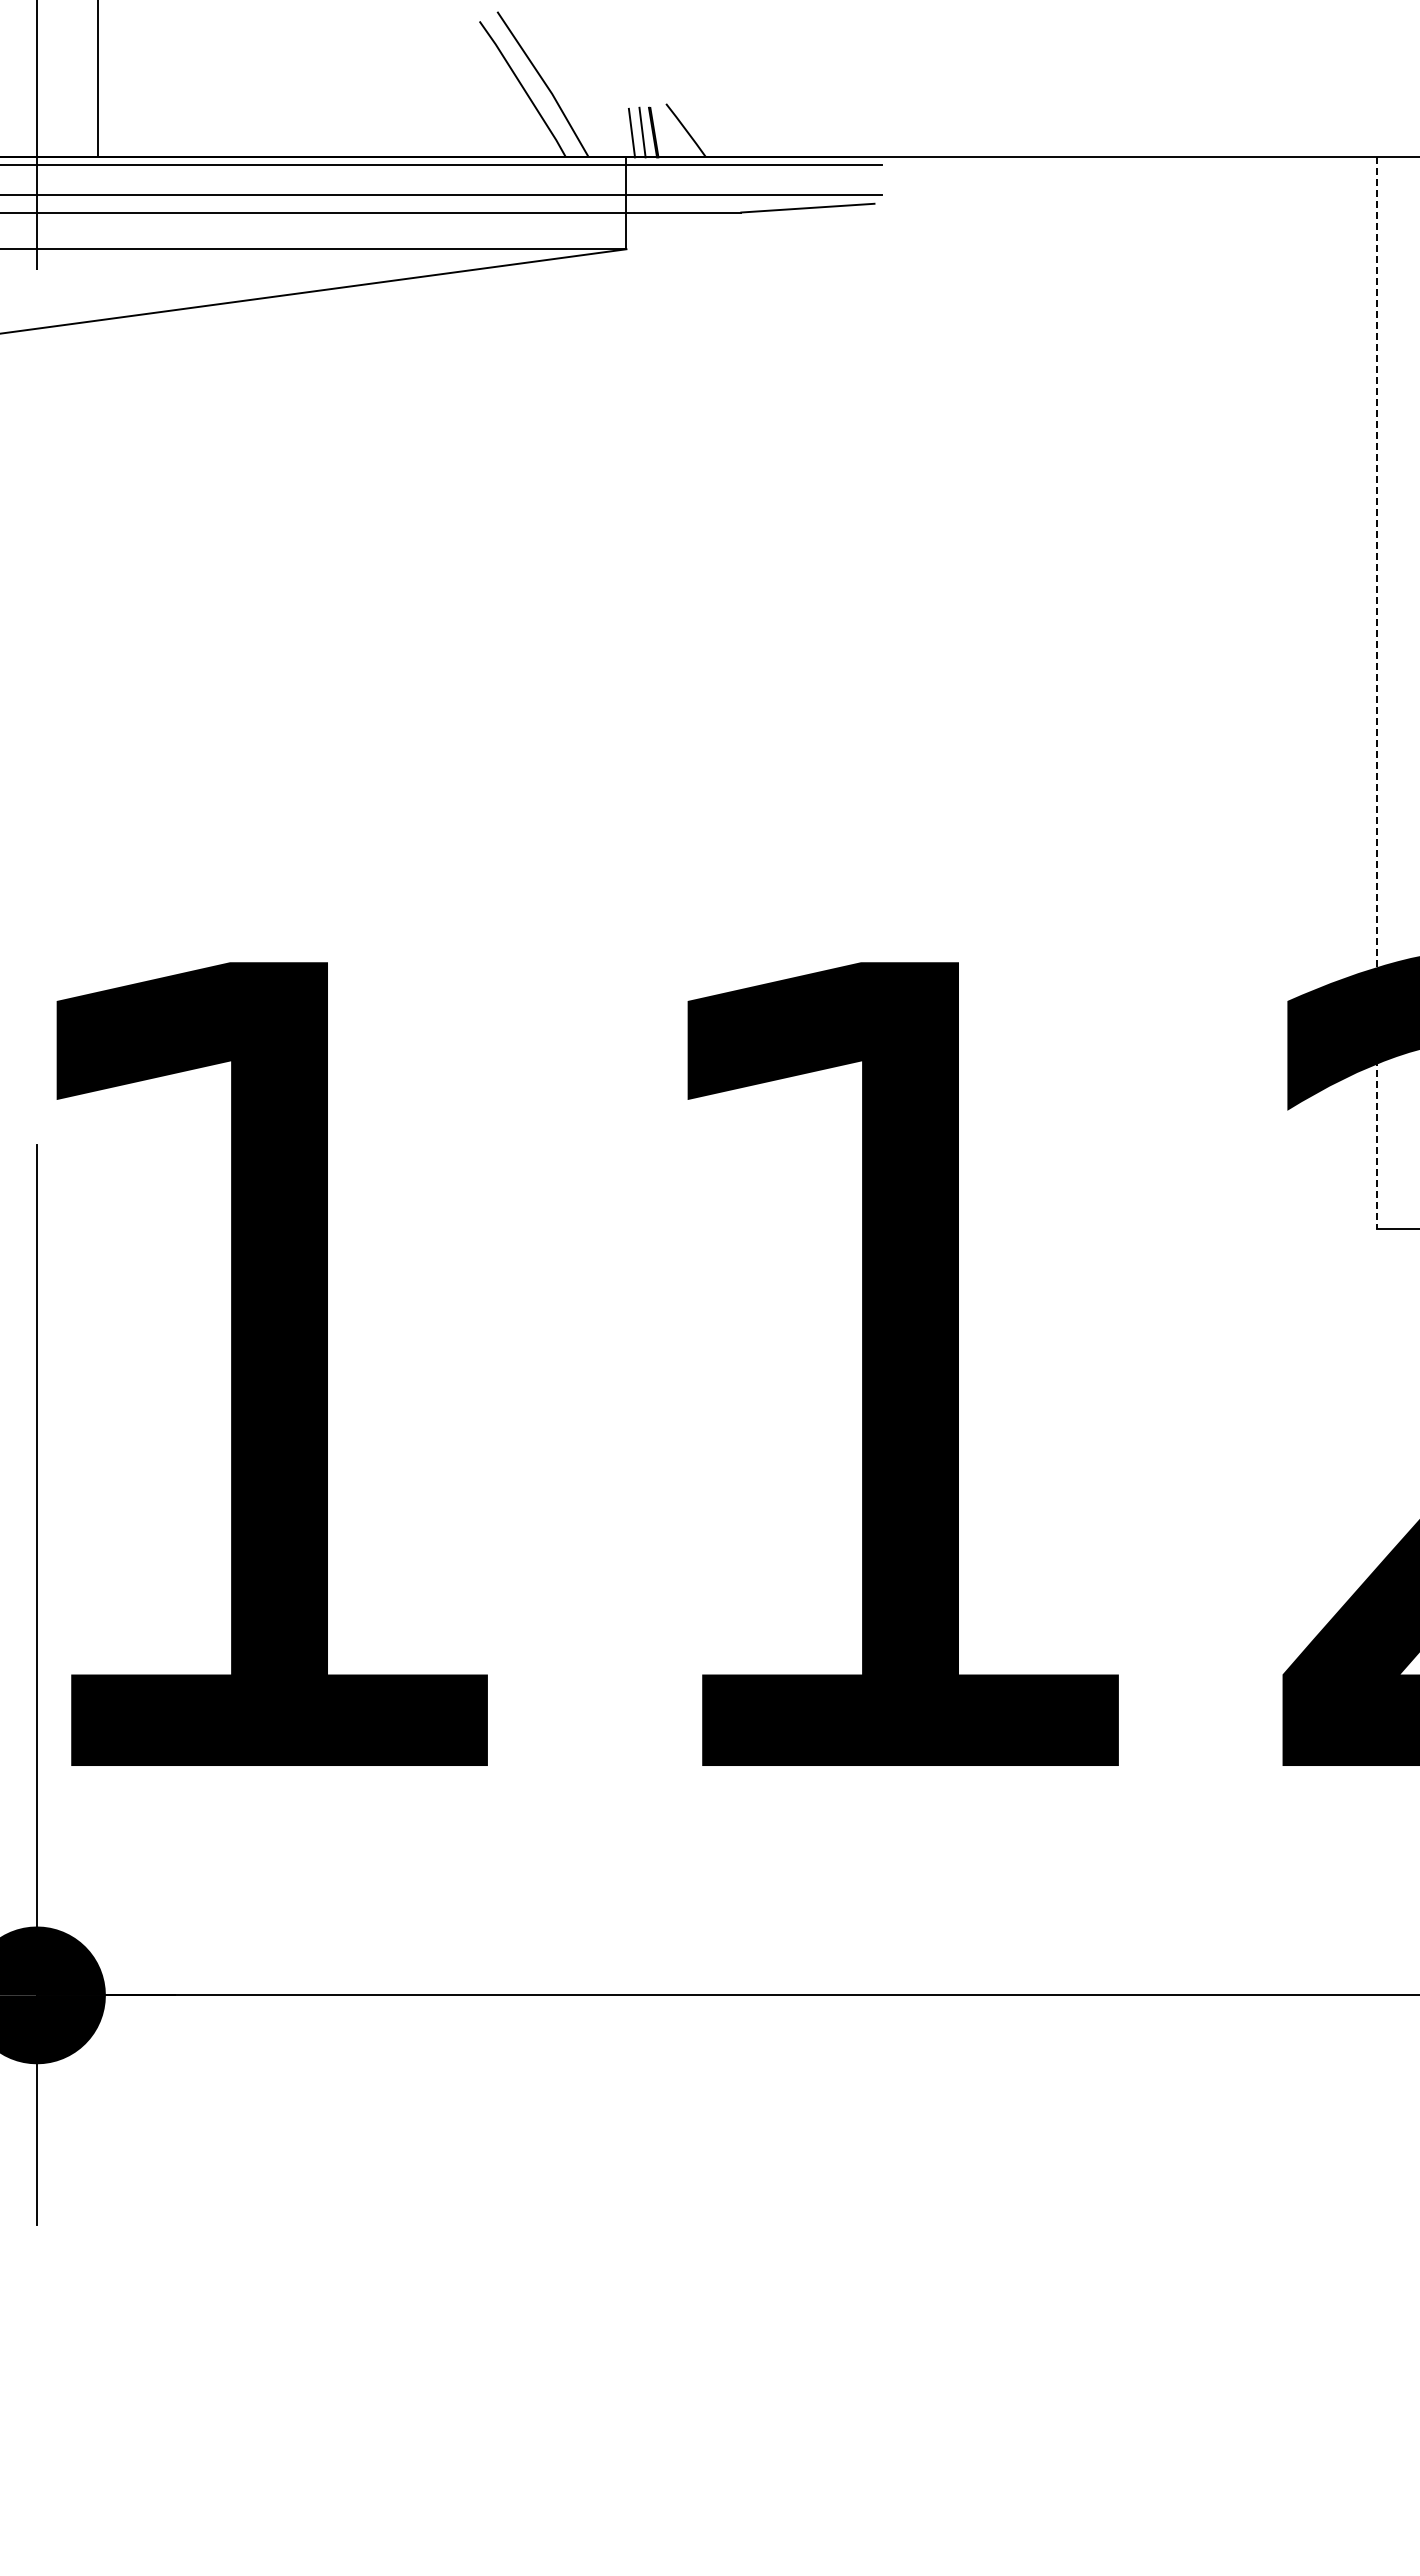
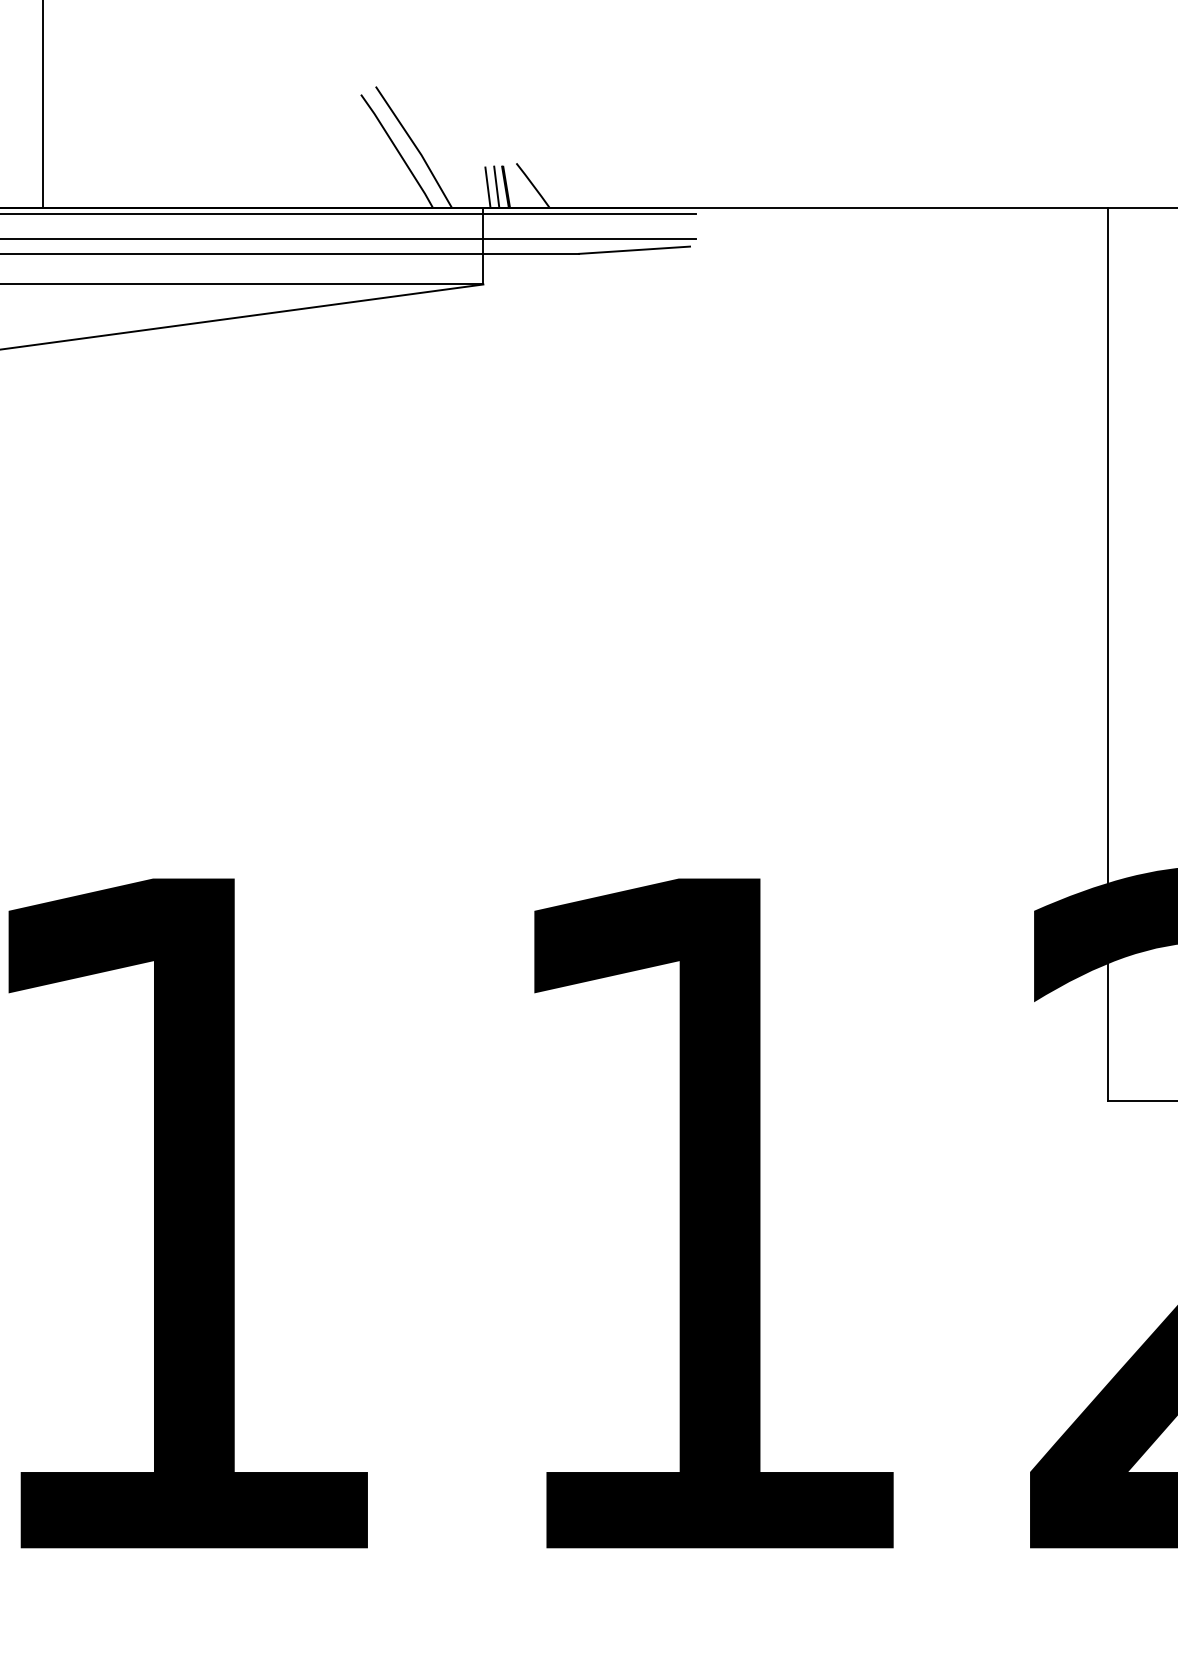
line: (1376, 693) -> (1108, 654), dashed -> solid

